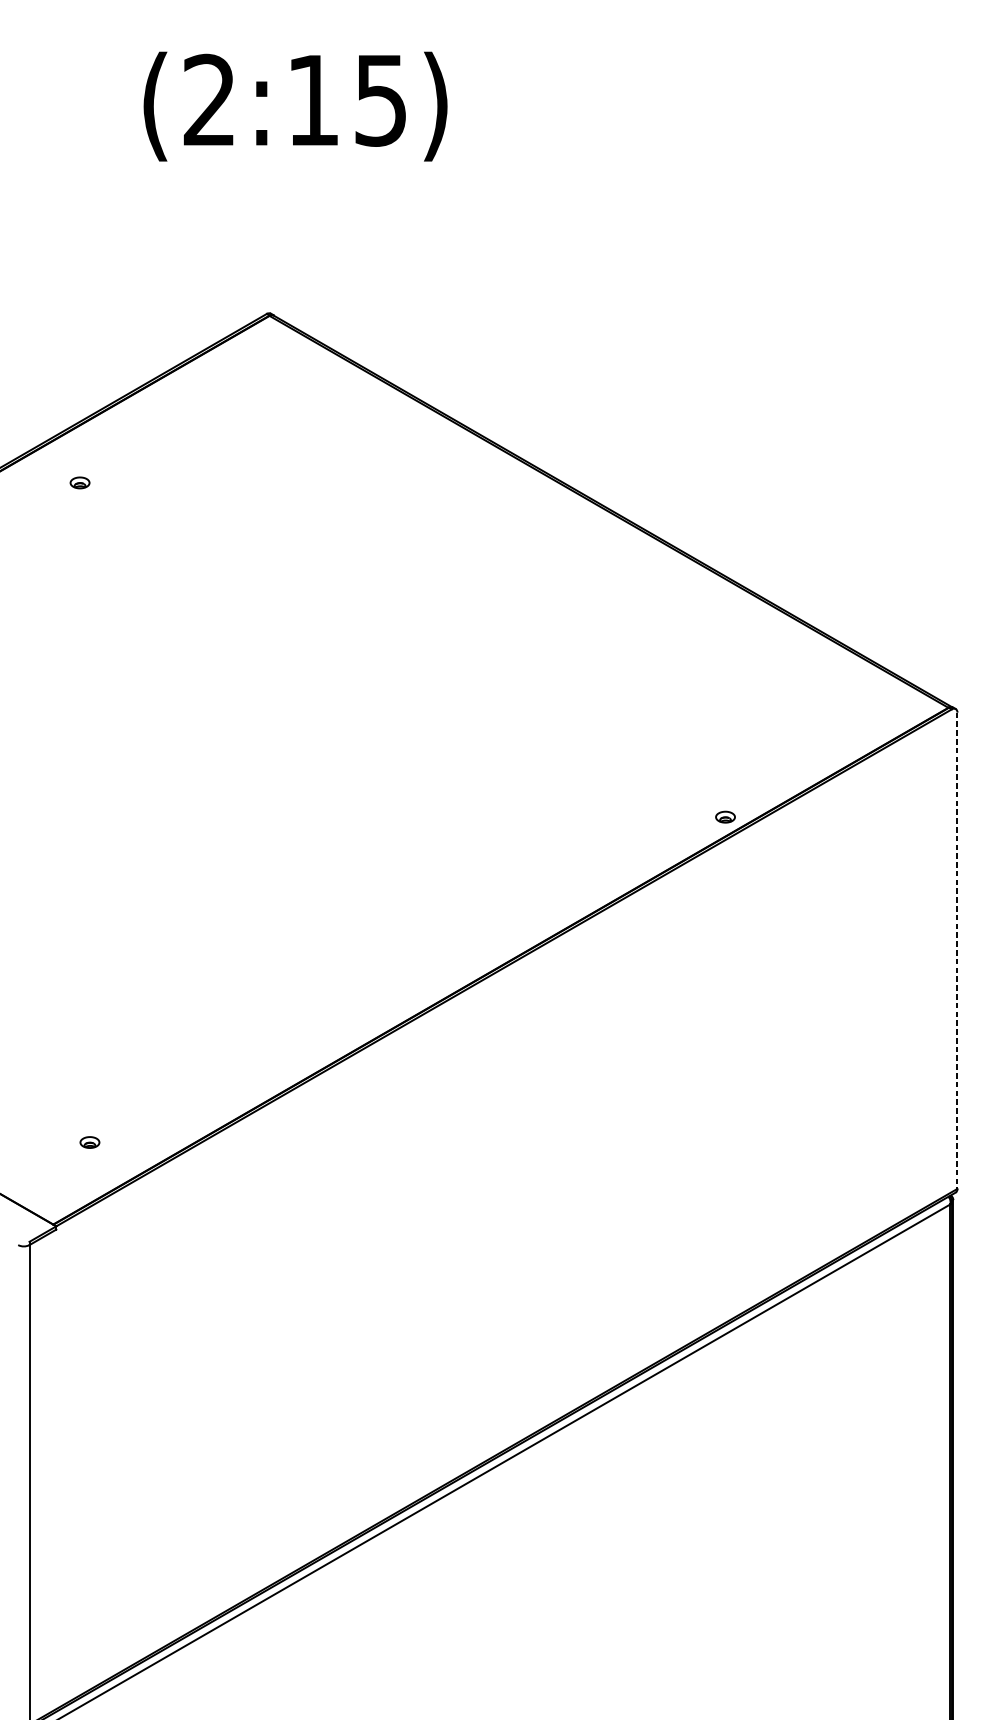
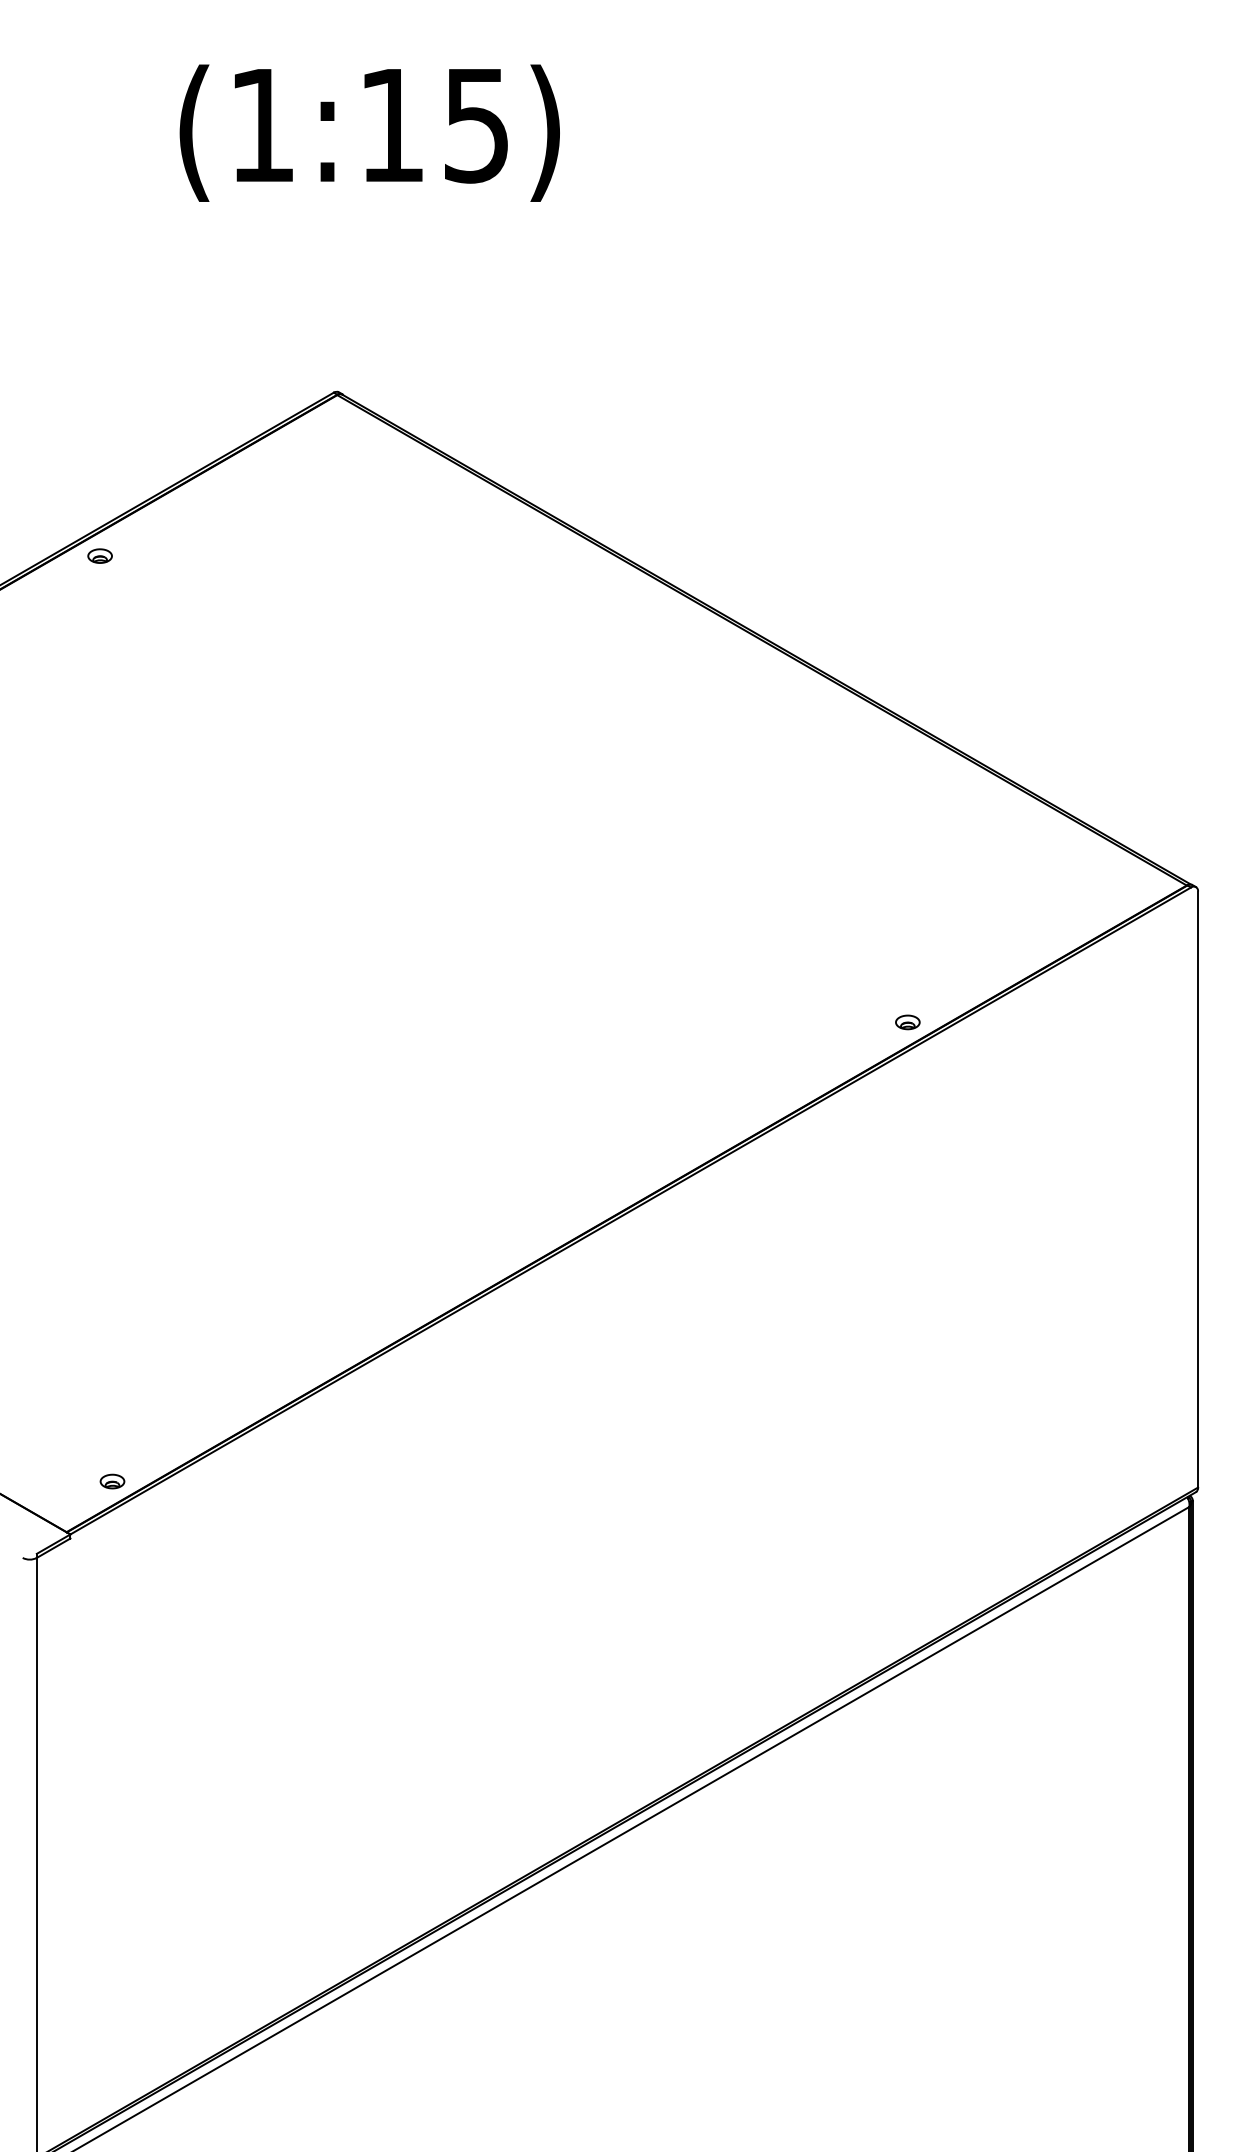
text: (209, 99) -> (261, 124), (2:15) -> (1:15)
part: (79, 482) -> (99, 555), moved
line: (957, 950) -> (1198, 1189), dashed -> solid
part: (89, 1142) -> (112, 1481), moved

